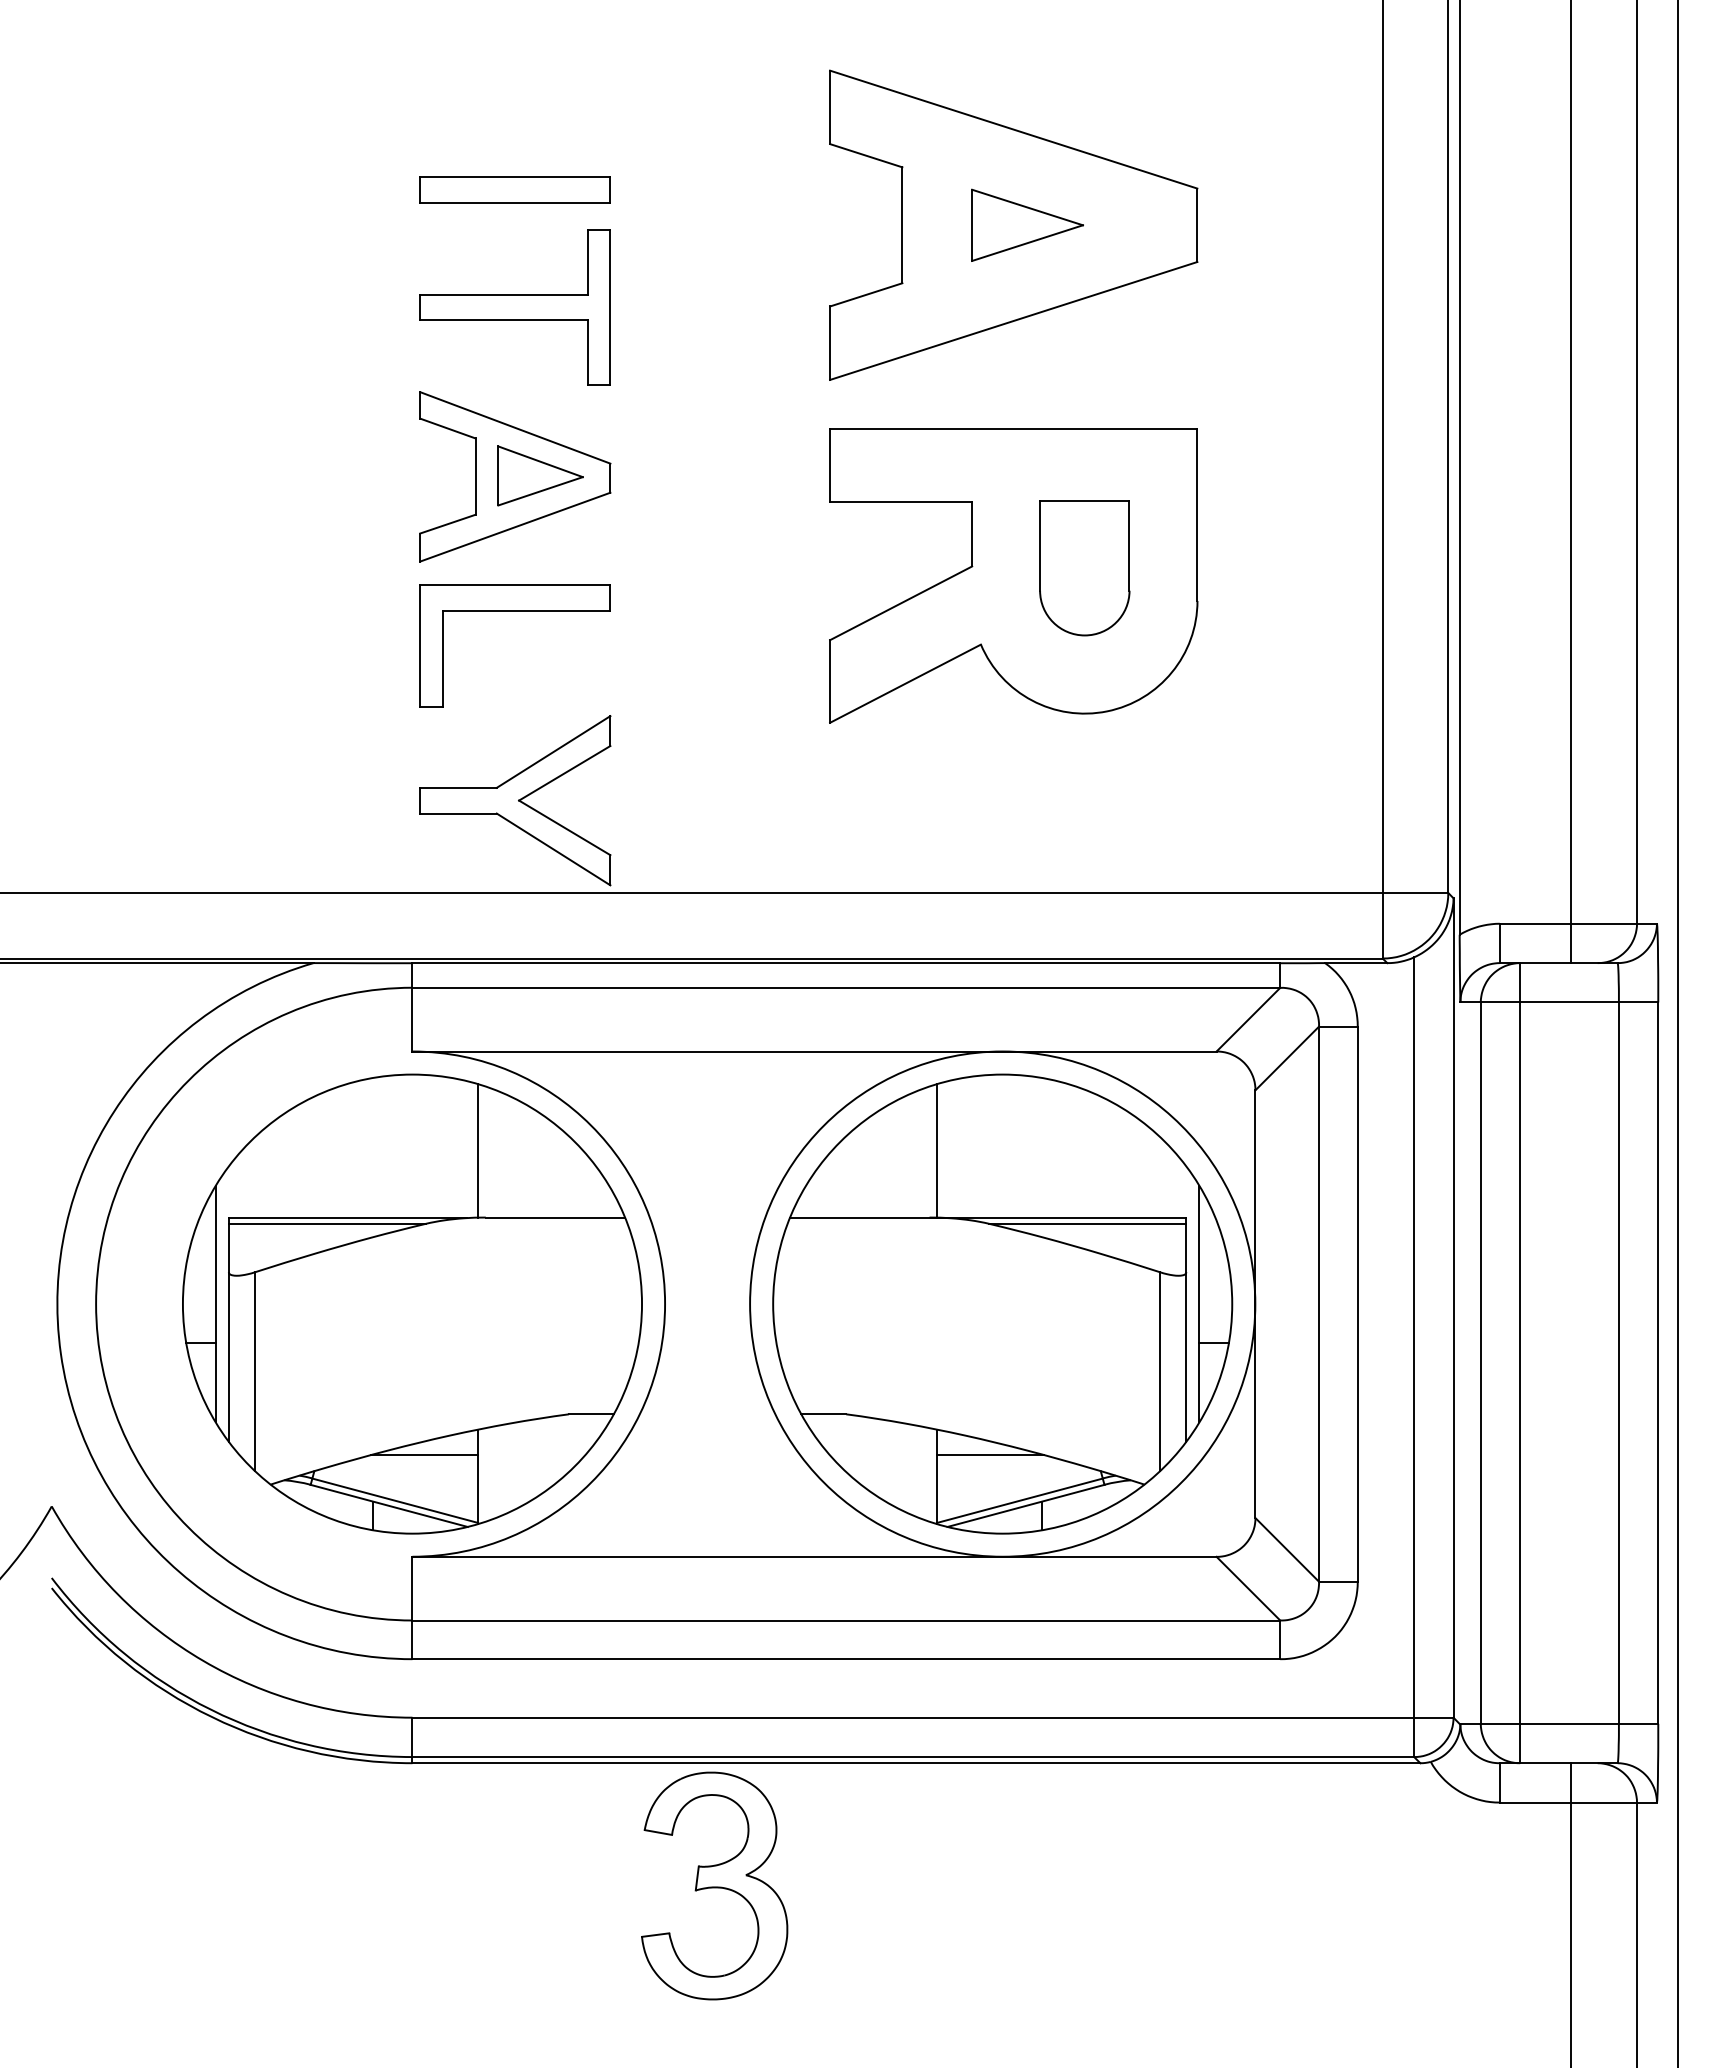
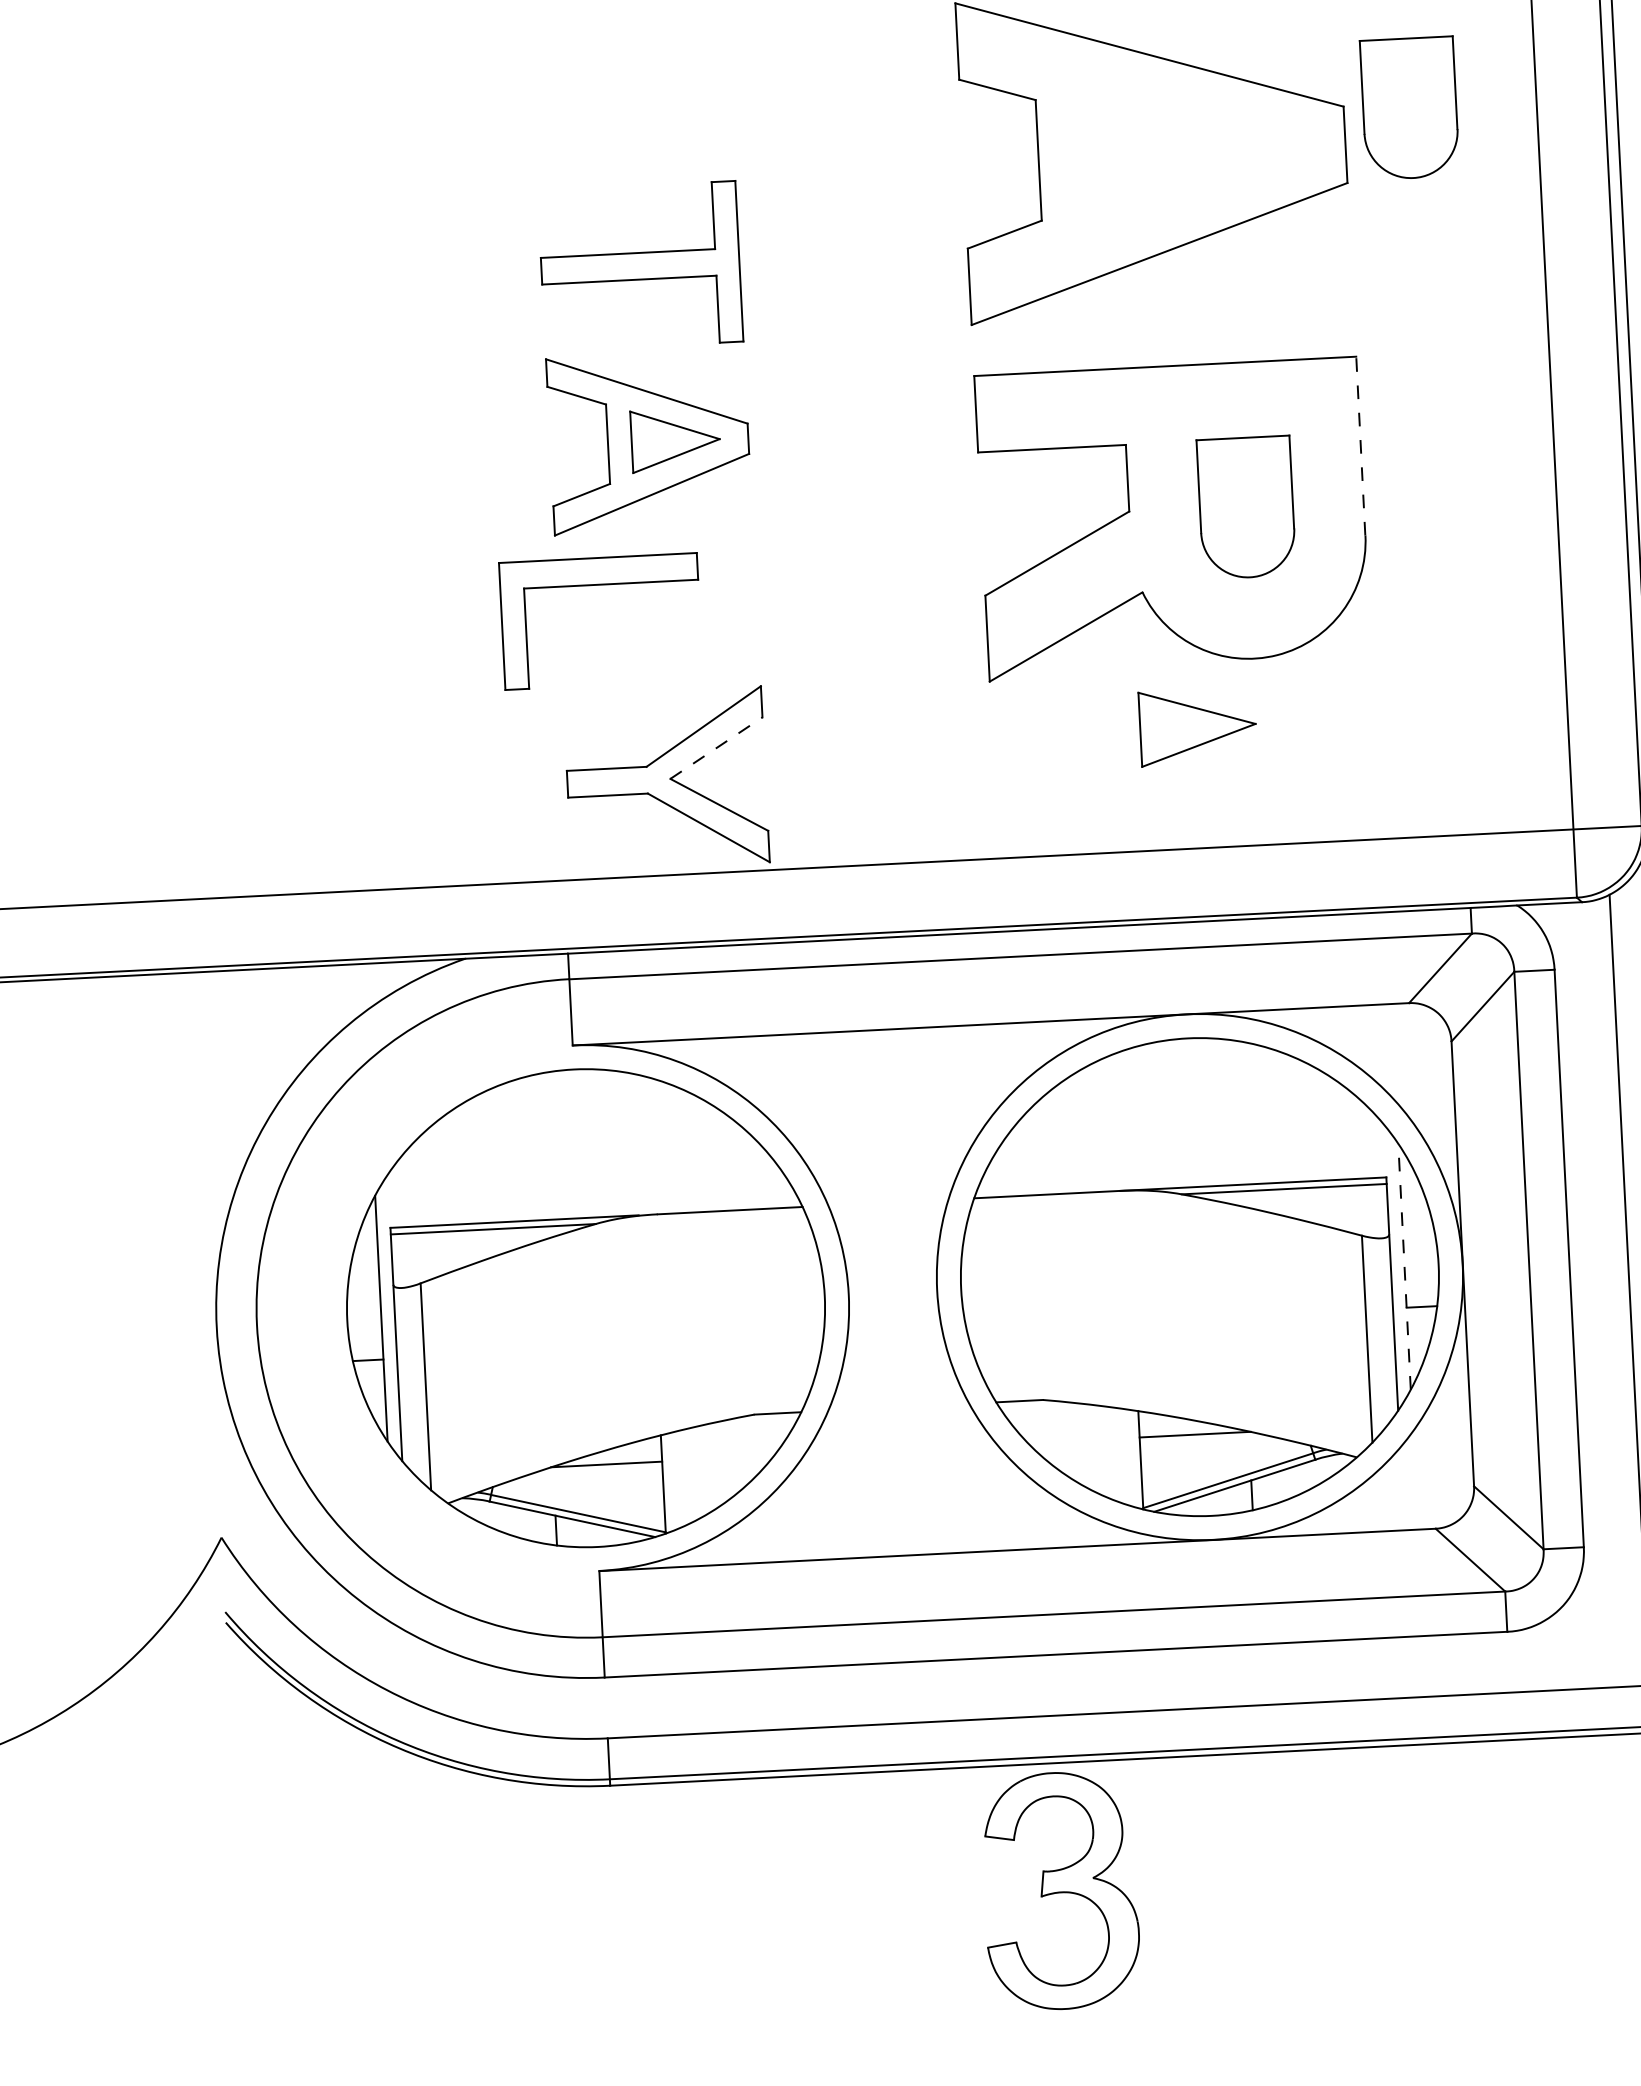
part: (514, 189) -> (633, 143), removed
part: (1260, 193) -> (1409, 108), added
part: (1027, 224) -> (1197, 726), moved
line: (1197, 514) -> (1360, 445), solid -> dashed
part: (514, 611) -> (598, 585), moved
line: (565, 773) -> (717, 748), solid -> dashed
line: (478, 1150) -> (646, 1144), removed
line: (937, 1150) -> (1124, 1120), removed
line: (1199, 1303) -> (1404, 1266), solid -> dashed
part: (714, 1885) -> (1060, 1890), moved

